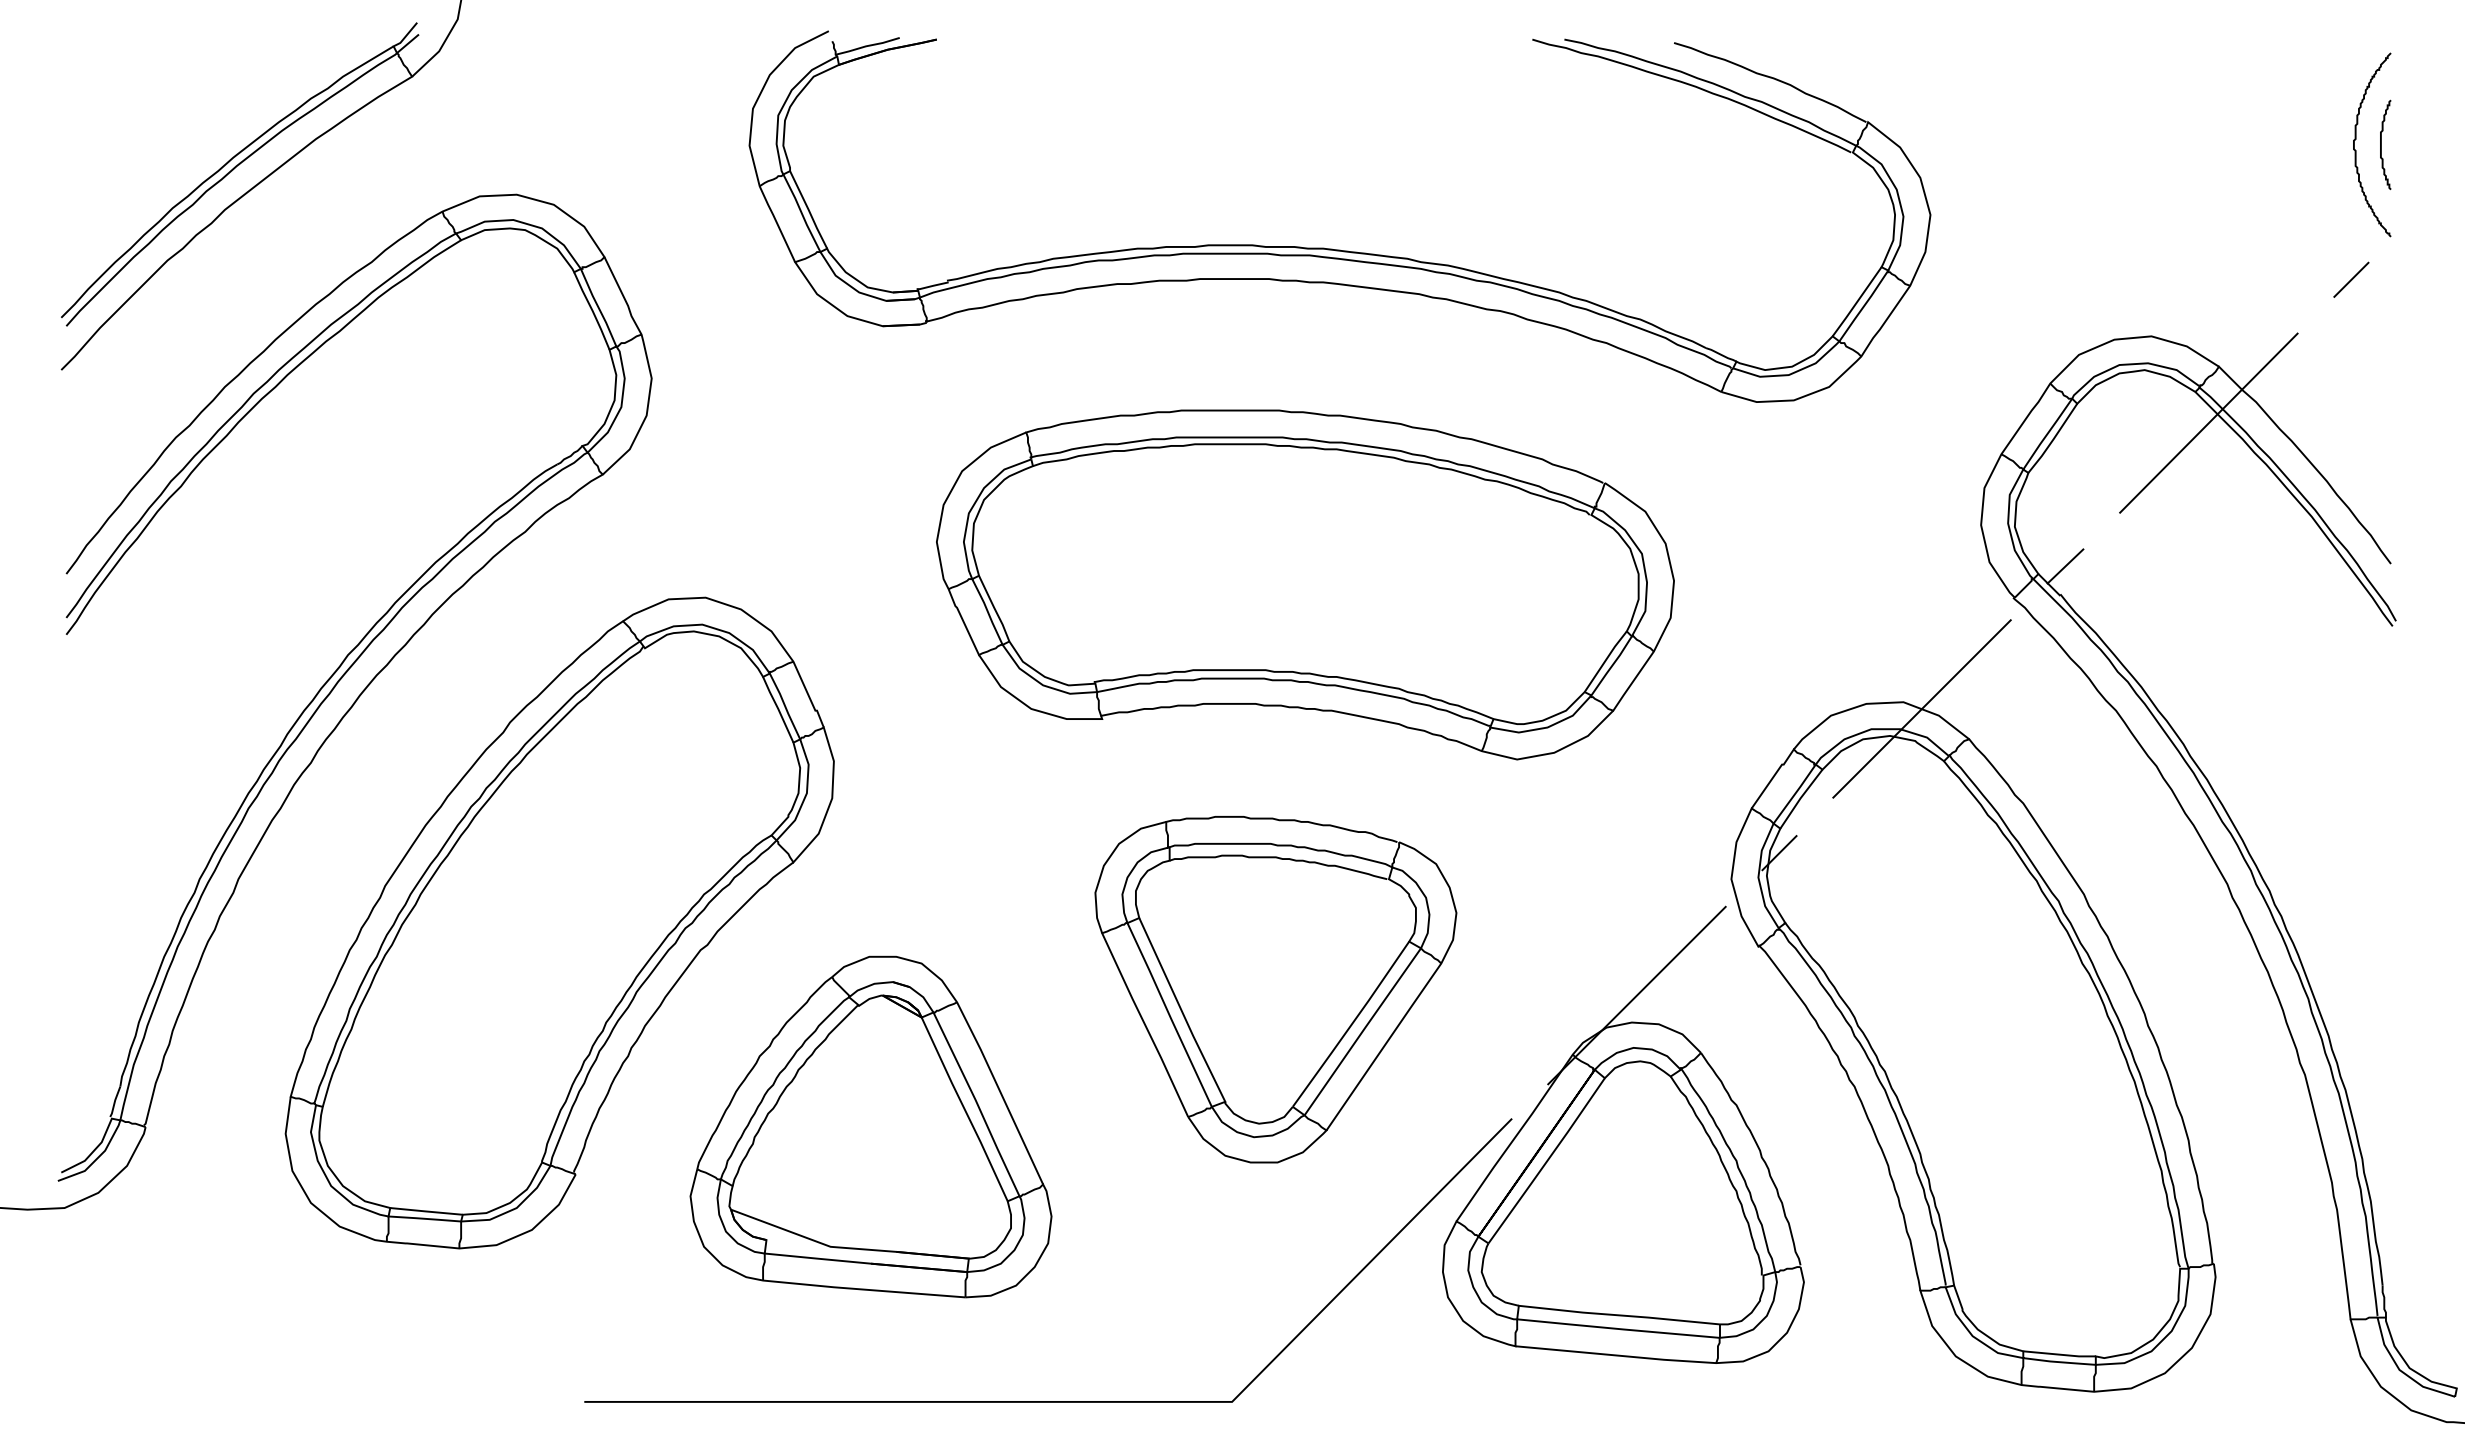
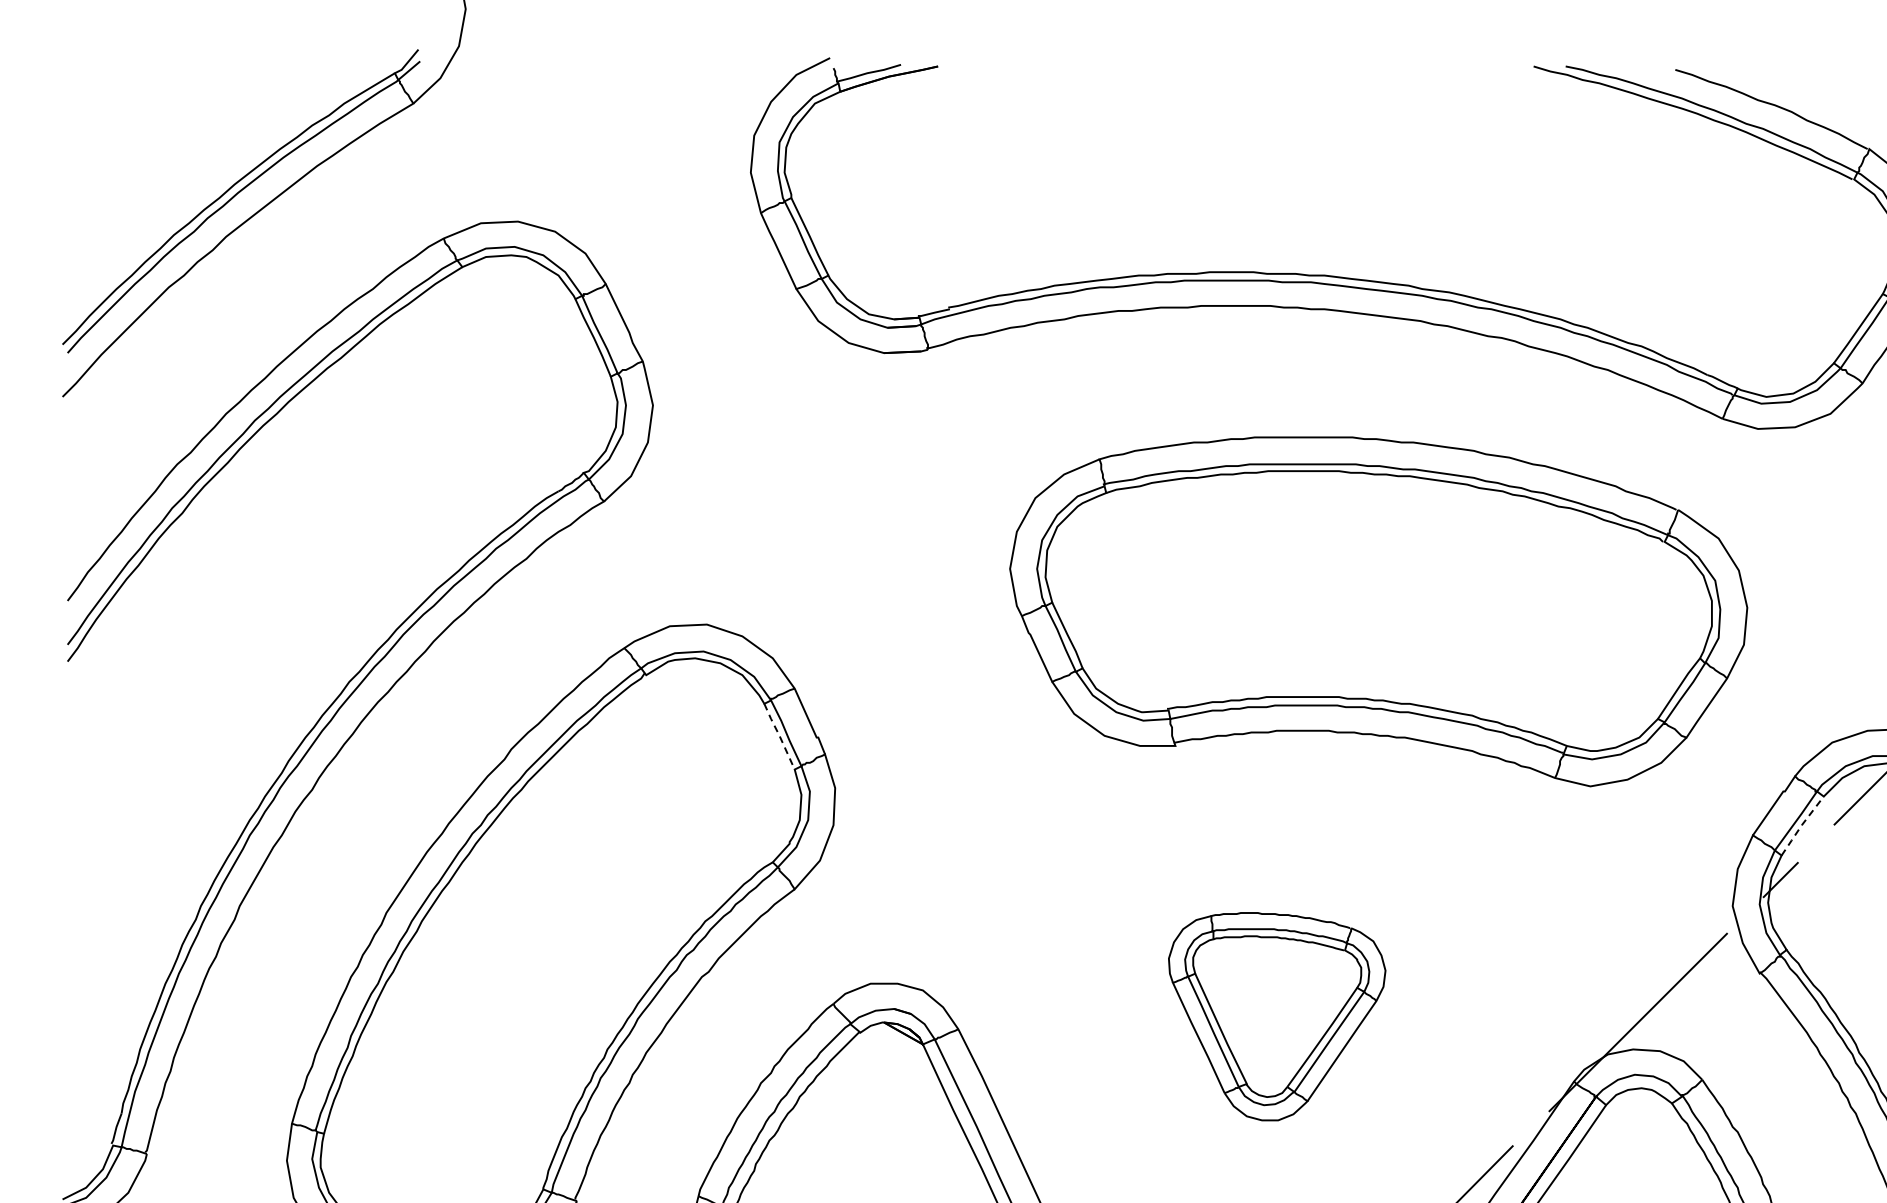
part: (1305, 584) -> (1378, 611), moved
line: (778, 708) -> (779, 735), solid -> dashed
line: (1800, 798) -> (1801, 825), solid -> dashed
part: (1275, 989) -> (1276, 1016), size x0.6

